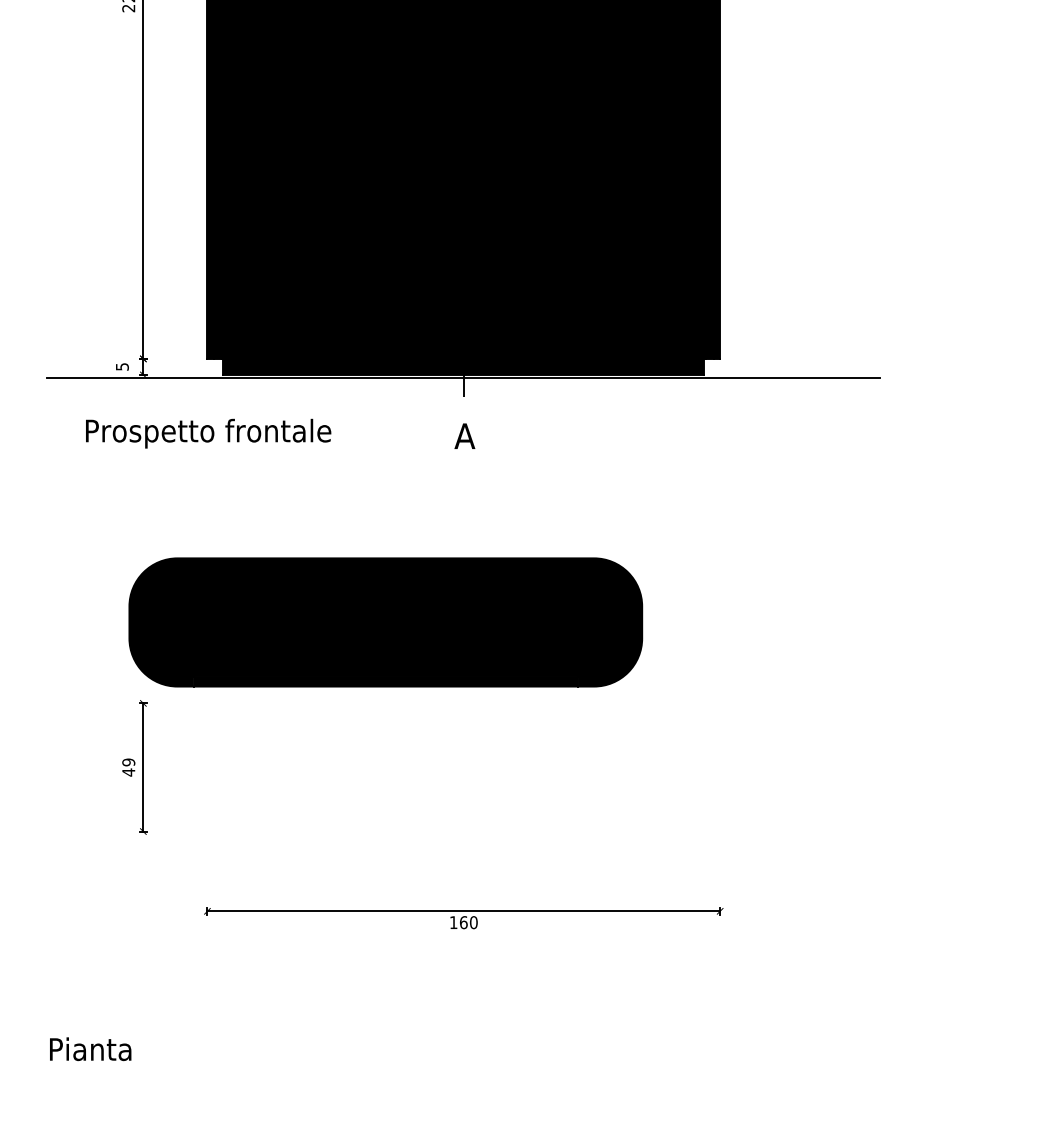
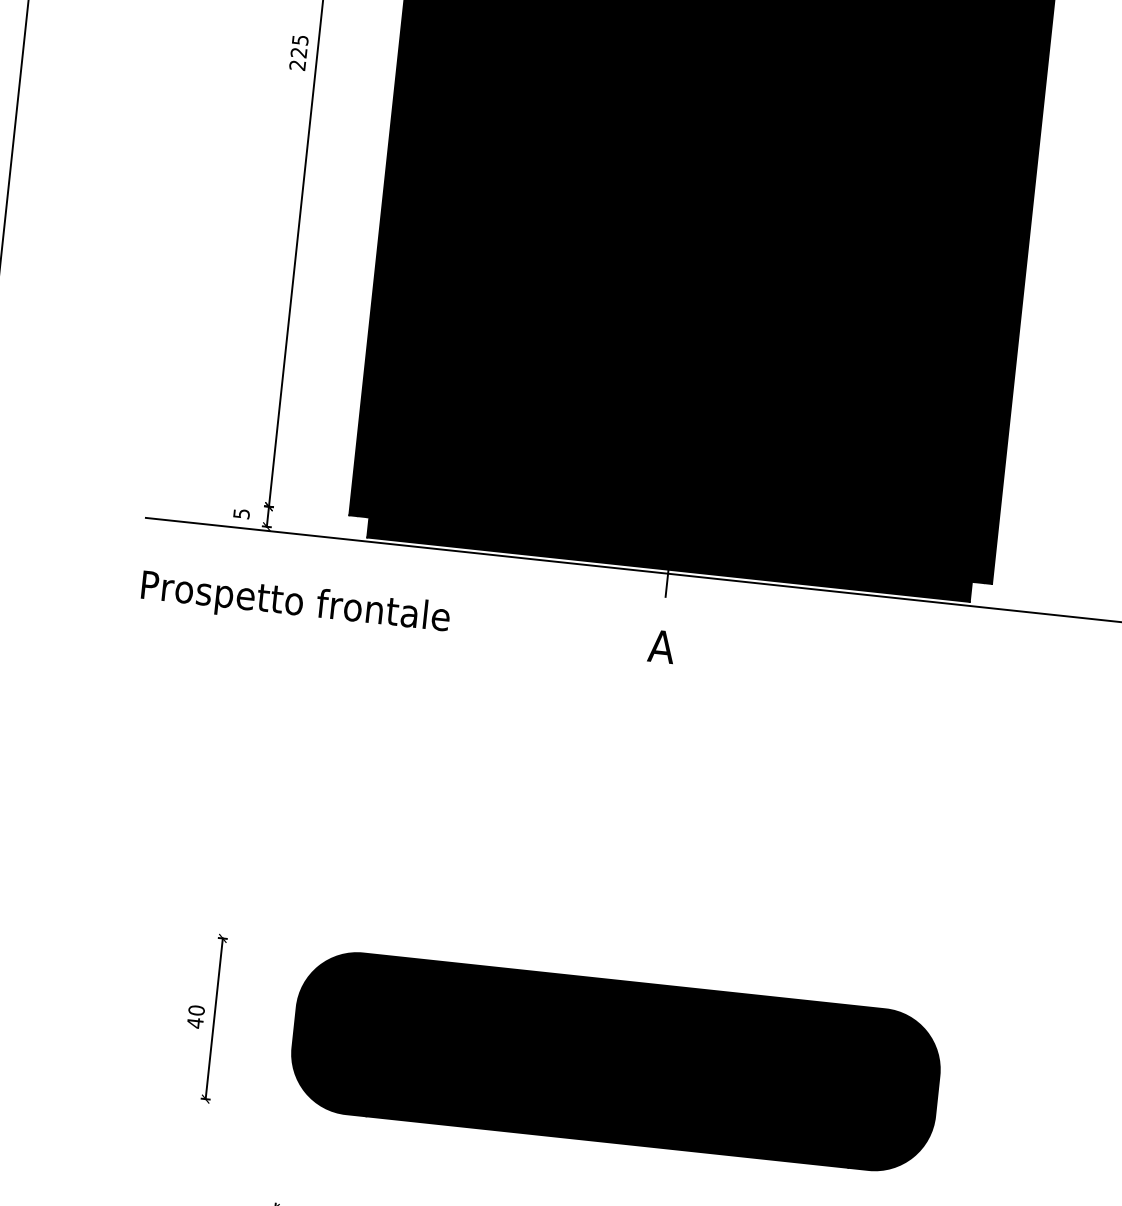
text: (208, 433) -> (295, 604), moved
part: (385, 622) -> (615, 1061), moved
text: (128, 762) -> (196, 1010), 49 -> 40

